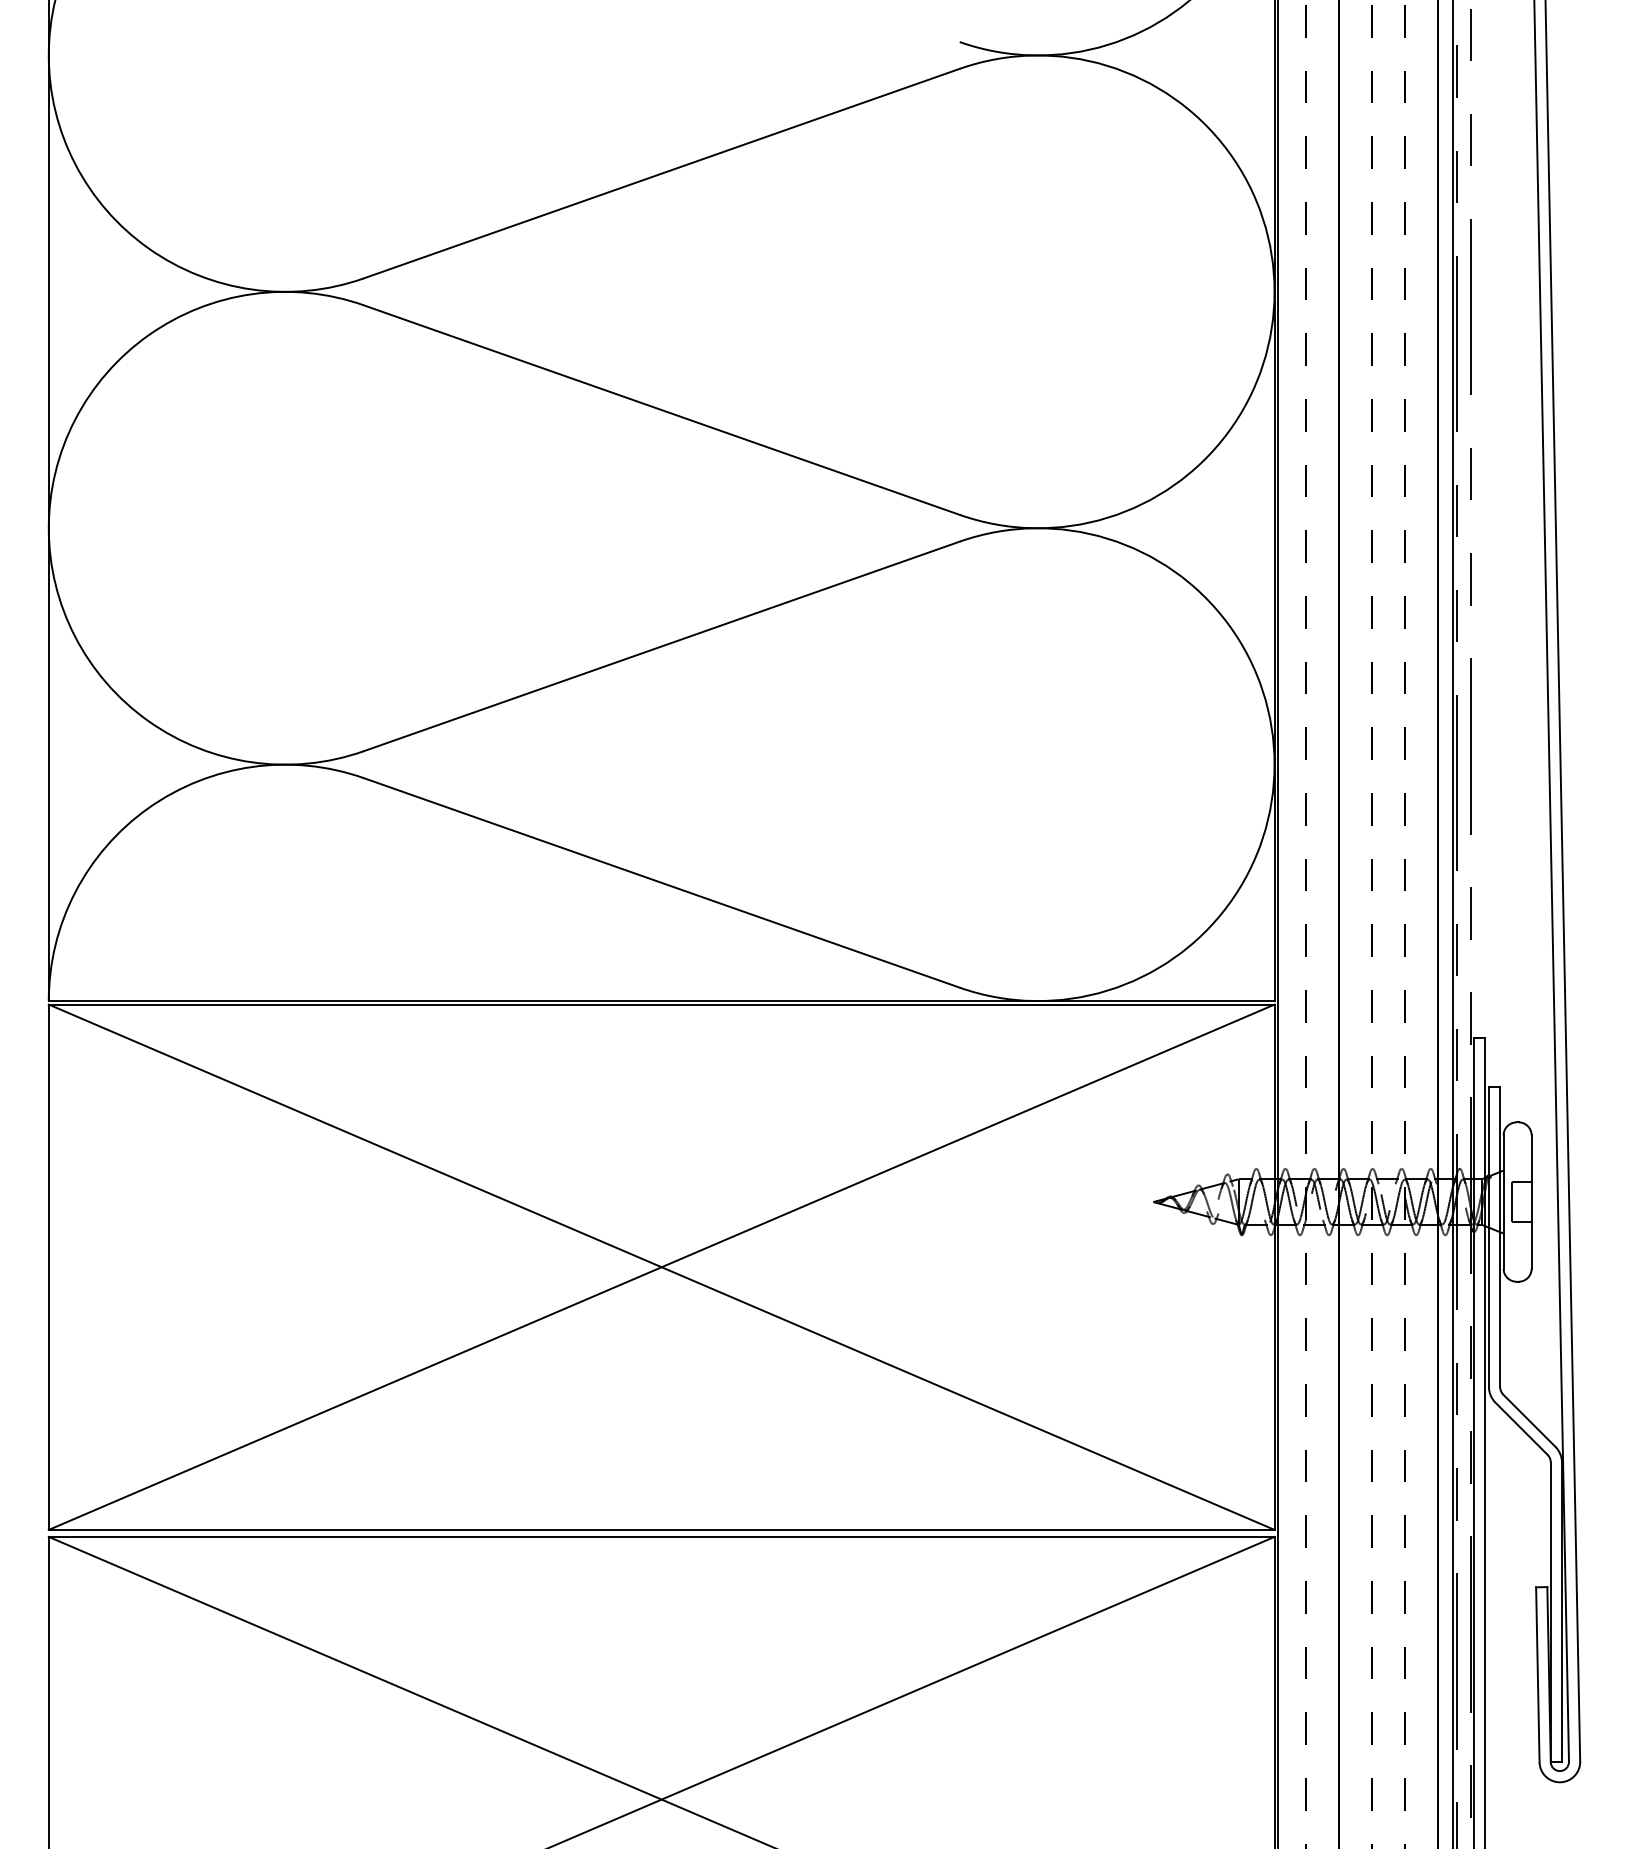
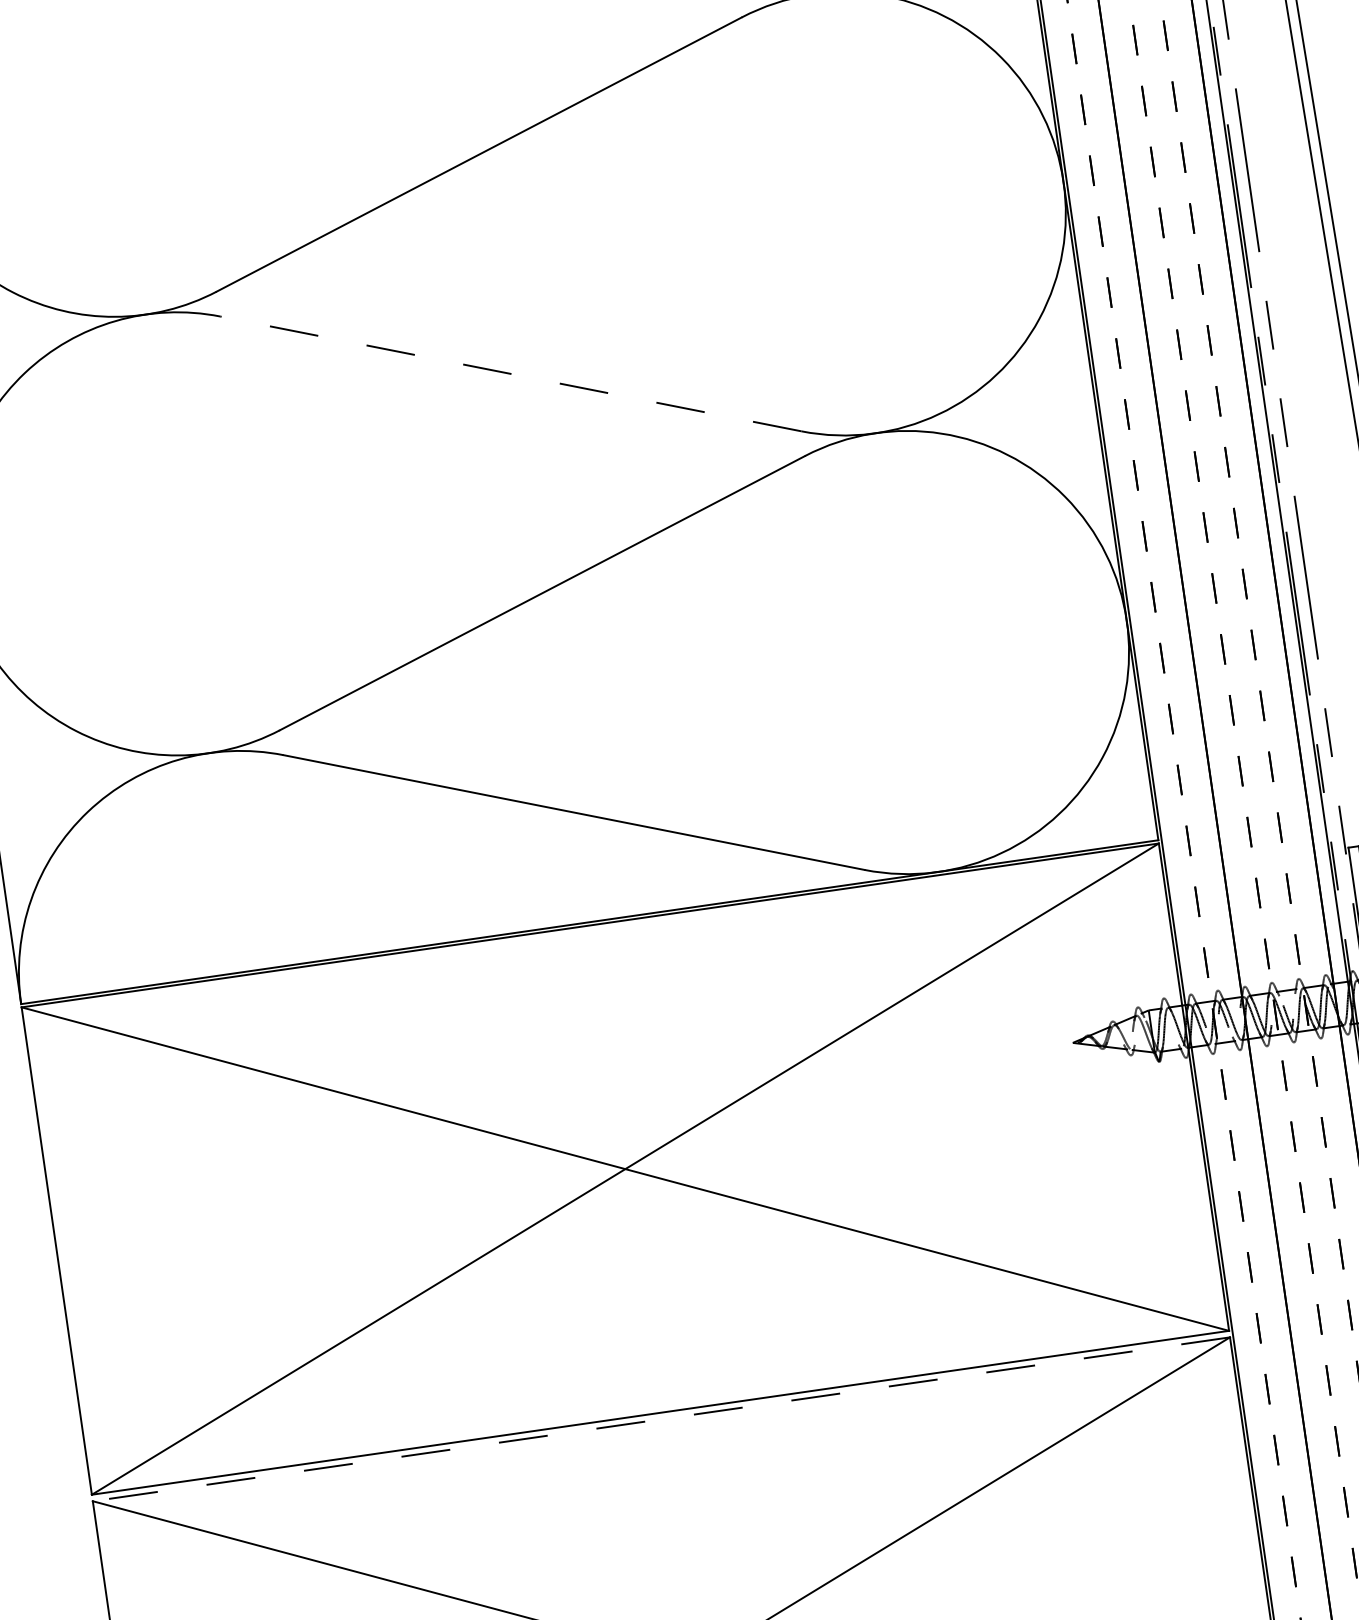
line: (661, 410) -> (510, 374), solid -> dashed
line: (661, 1536) -> (661, 1418), solid -> dashed

